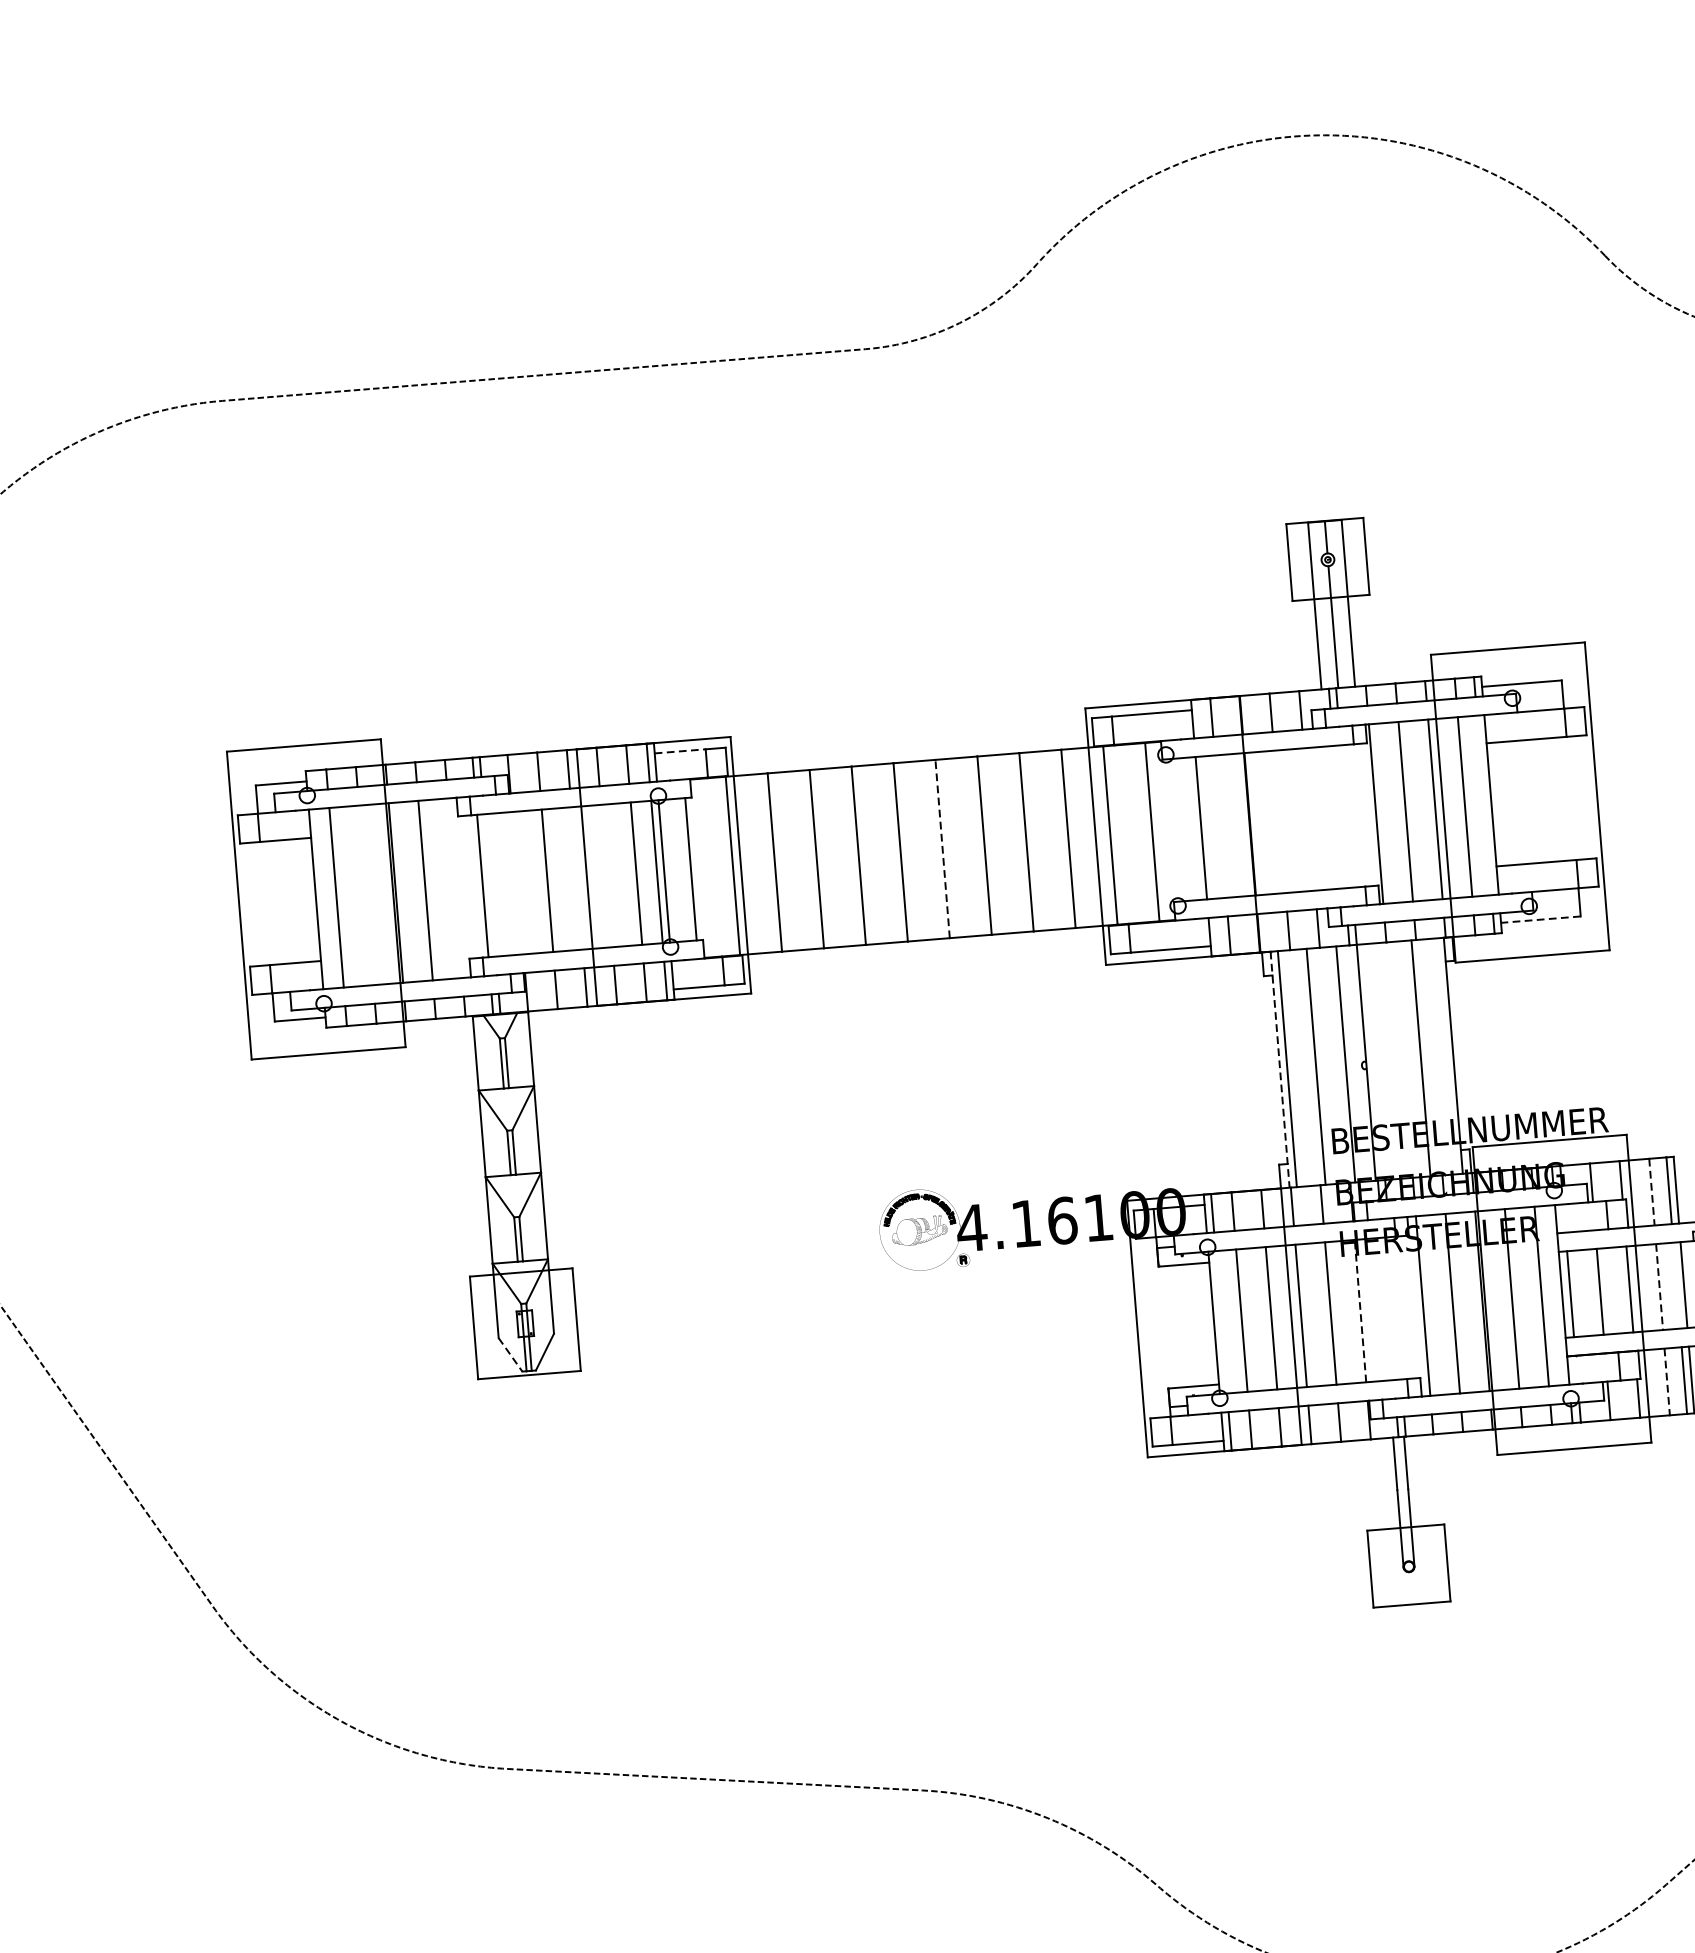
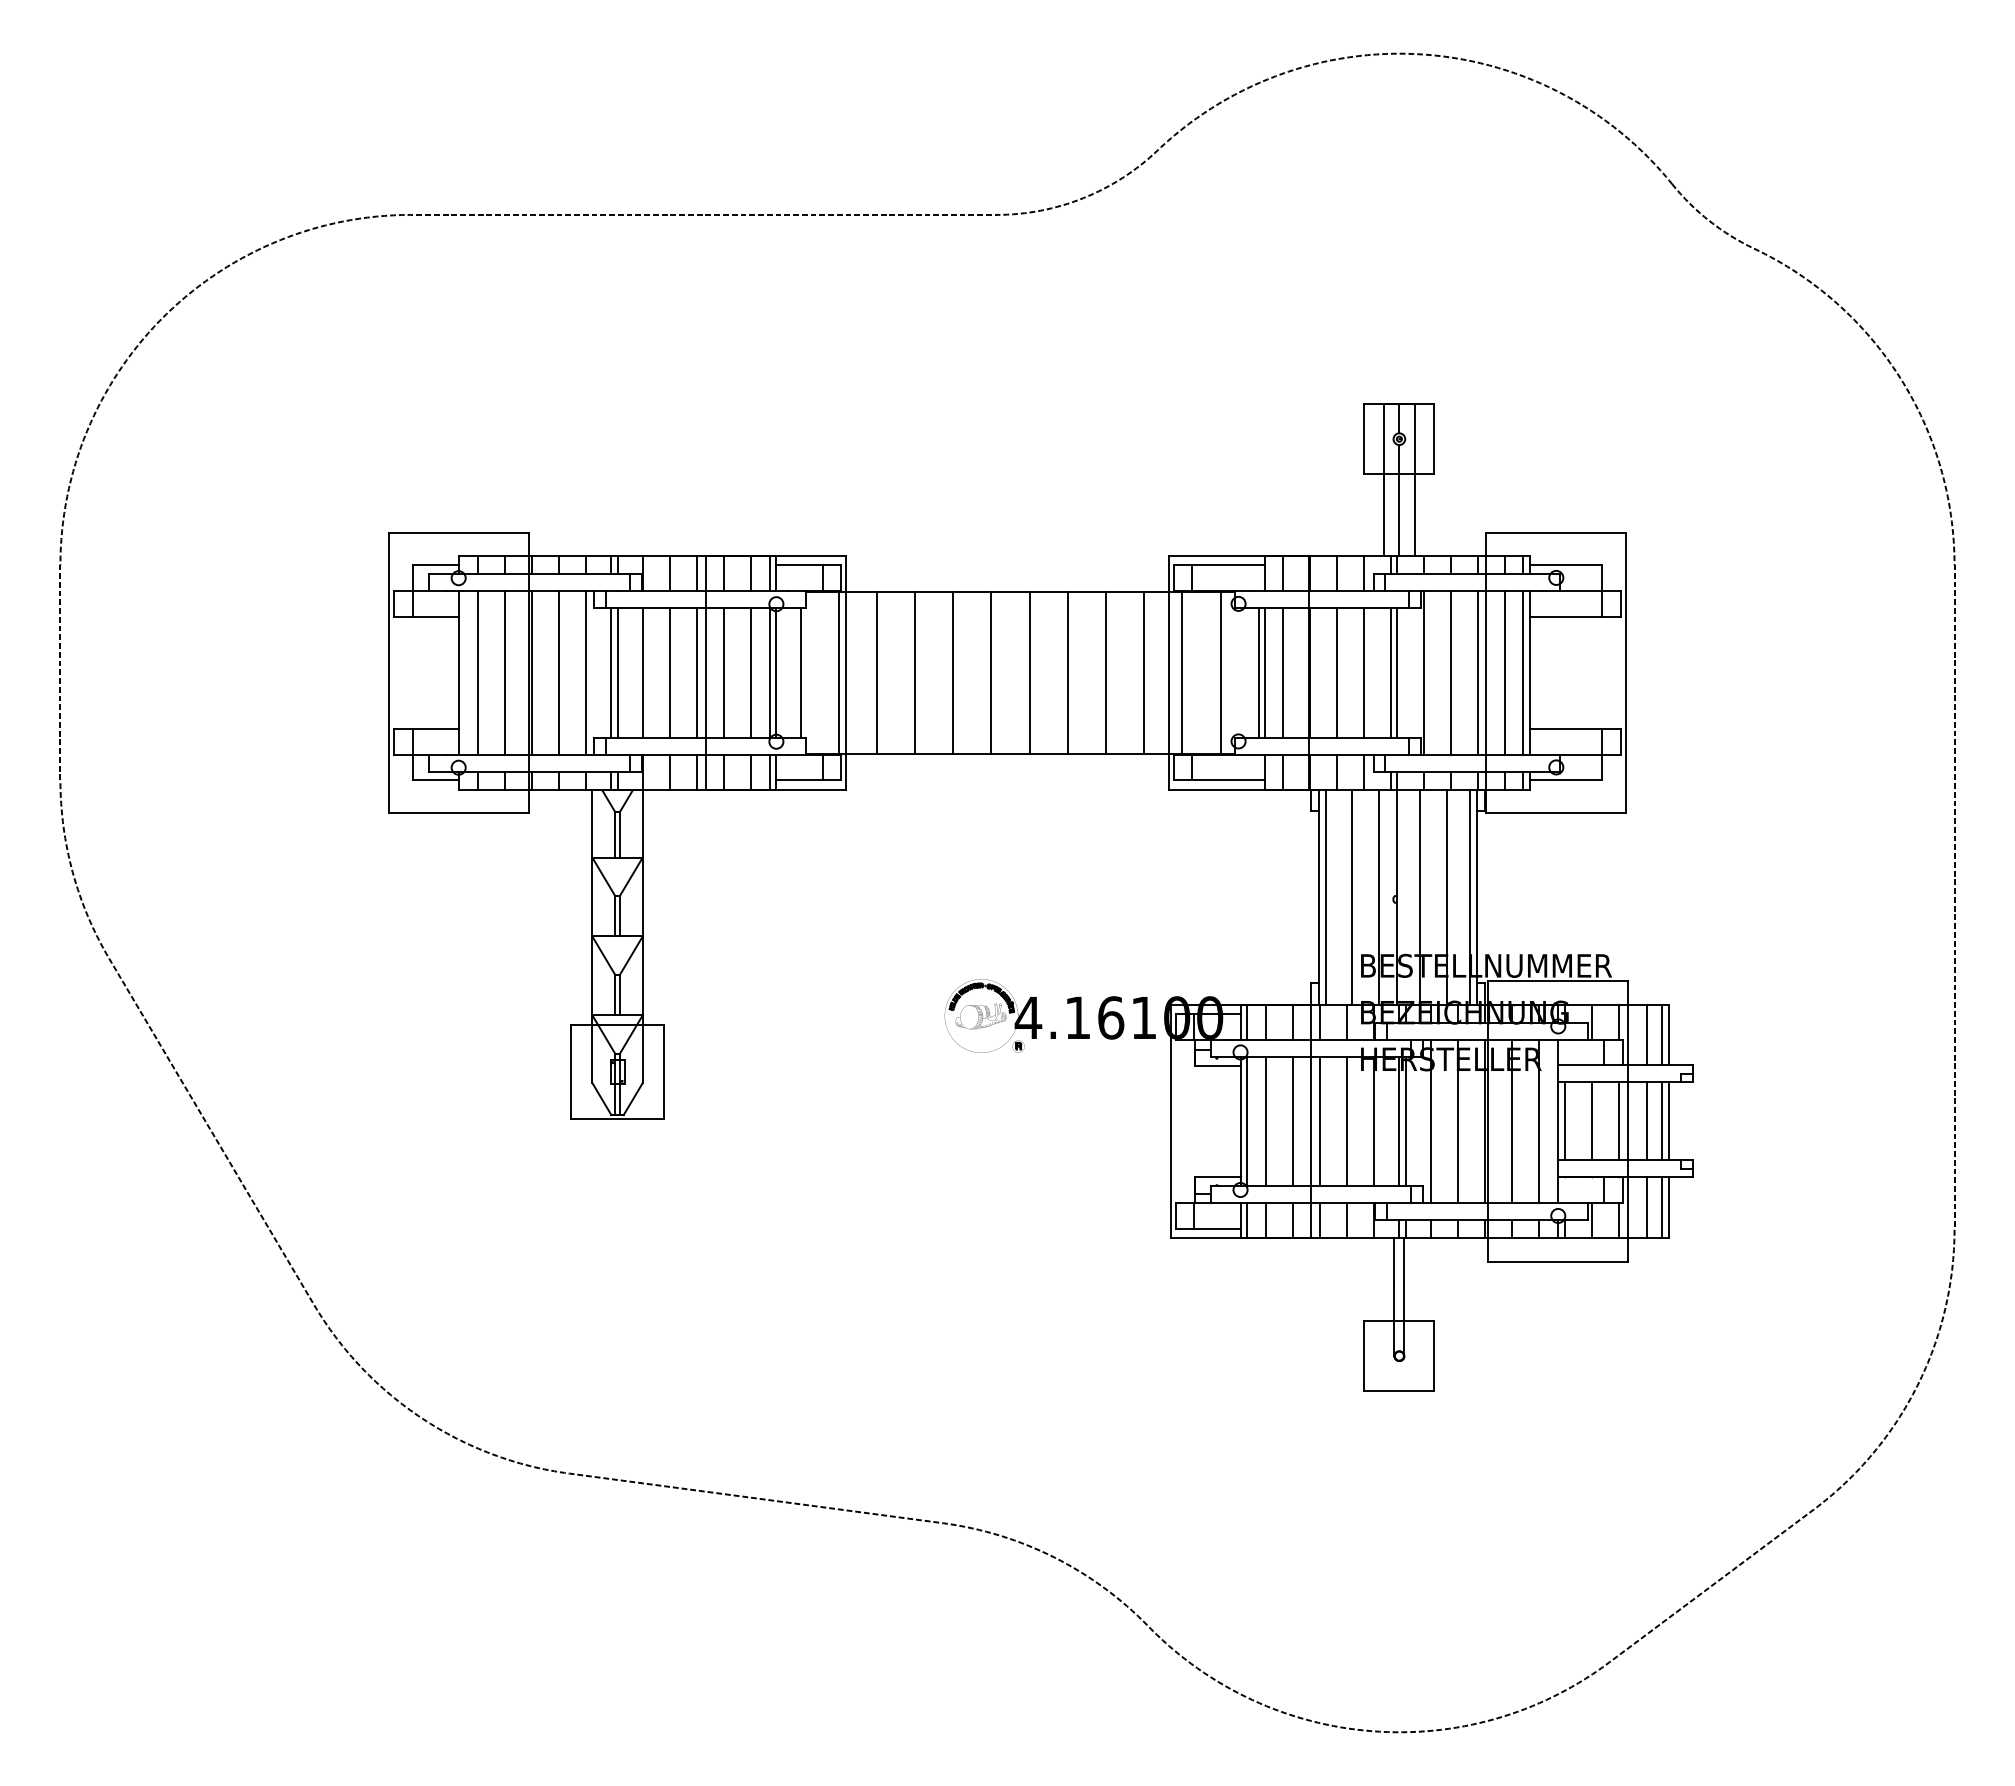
line: (680, 751) -> (799, 565), dashed -> solid
line: (1483, 805) -> (1522, 672), added
line: (1338, 816) -> (1390, 672), added
line: (1346, 816) -> (1397, 672), added
line: (1309, 819) -> (1363, 672), added
line: (1279, 821) -> (1336, 672), added
line: (1220, 826) -> (1282, 672), added
line: (1193, 828) -> (1258, 672), added
line: (942, 848) -> (1029, 672), dashed -> solid
line: (606, 875) -> (723, 672), added
line: (576, 878) -> (696, 672), added
line: (517, 882) -> (642, 672), added
line: (490, 885) -> (617, 672), added
line: (454, 887) -> (585, 672), added
line: (365, 895) -> (504, 672), added
line: (1540, 919) -> (1565, 780), dashed -> solid
line: (1446, 1055) -> (1470, 896), added
line: (1391, 1060) -> (1420, 896), added
line: (1279, 1070) -> (1318, 897), dashed -> solid
line: (1651, 1192) -> (1646, 1035), dashed -> solid
line: (1677, 1285) -> (1662, 1121), added
line: (1659, 1287) -> (1646, 1121), dashed -> solid
line: (1396, 1308) -> (1406, 1121), added
line: (1388, 1309) -> (1399, 1121), added
line: (1360, 1311) -> (1374, 1121), dashed -> solid
line: (1221, 1322) -> (1247, 1121), added
line: (510, 1355) -> (601, 1099), dashed -> solid
line: (1667, 1382) -> (1646, 1208), dashed -> solid

